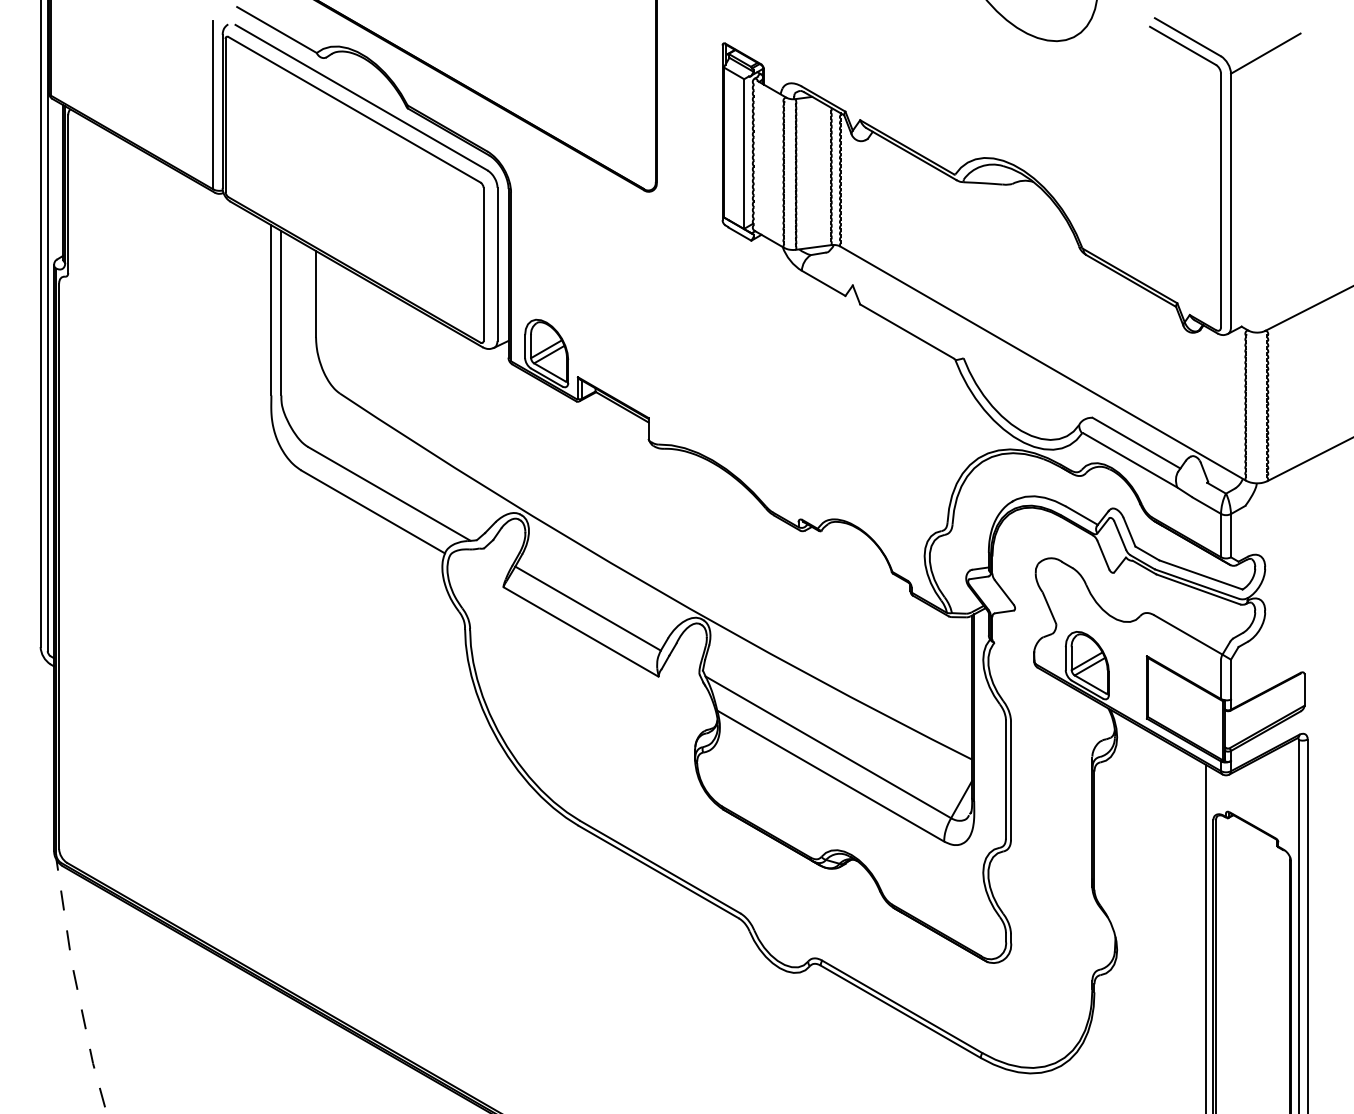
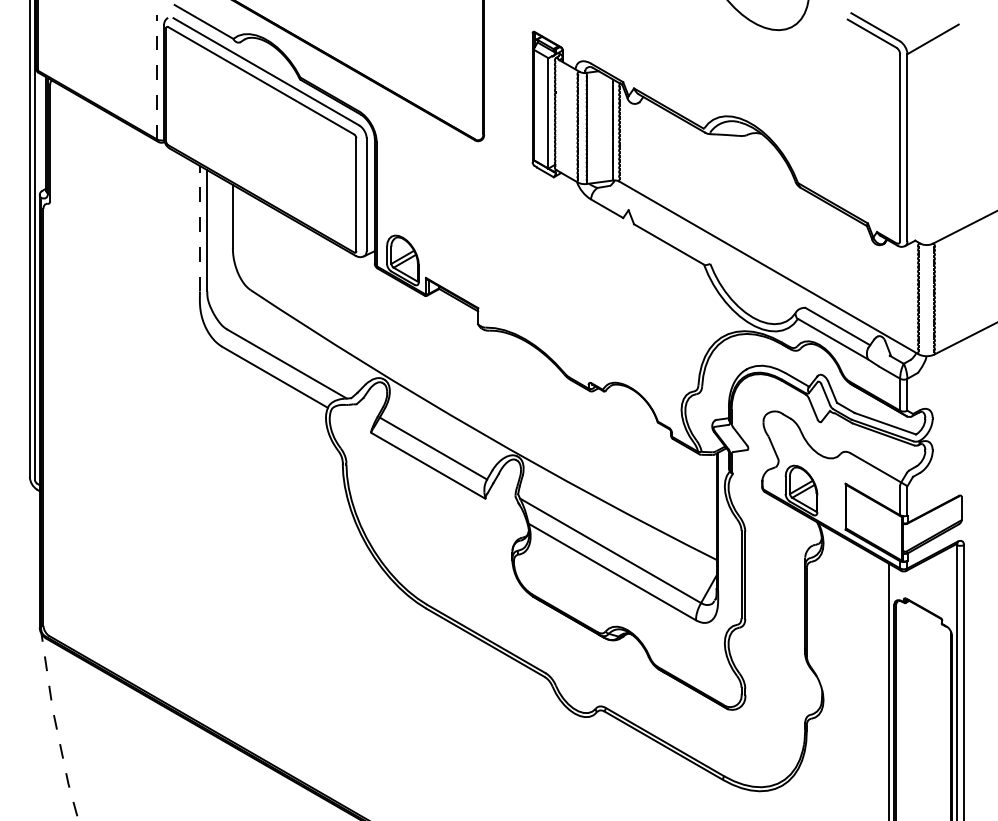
line: (213, 104) -> (157, 76), solid -> dashed
line: (271, 309) -> (200, 228), solid -> dashed

